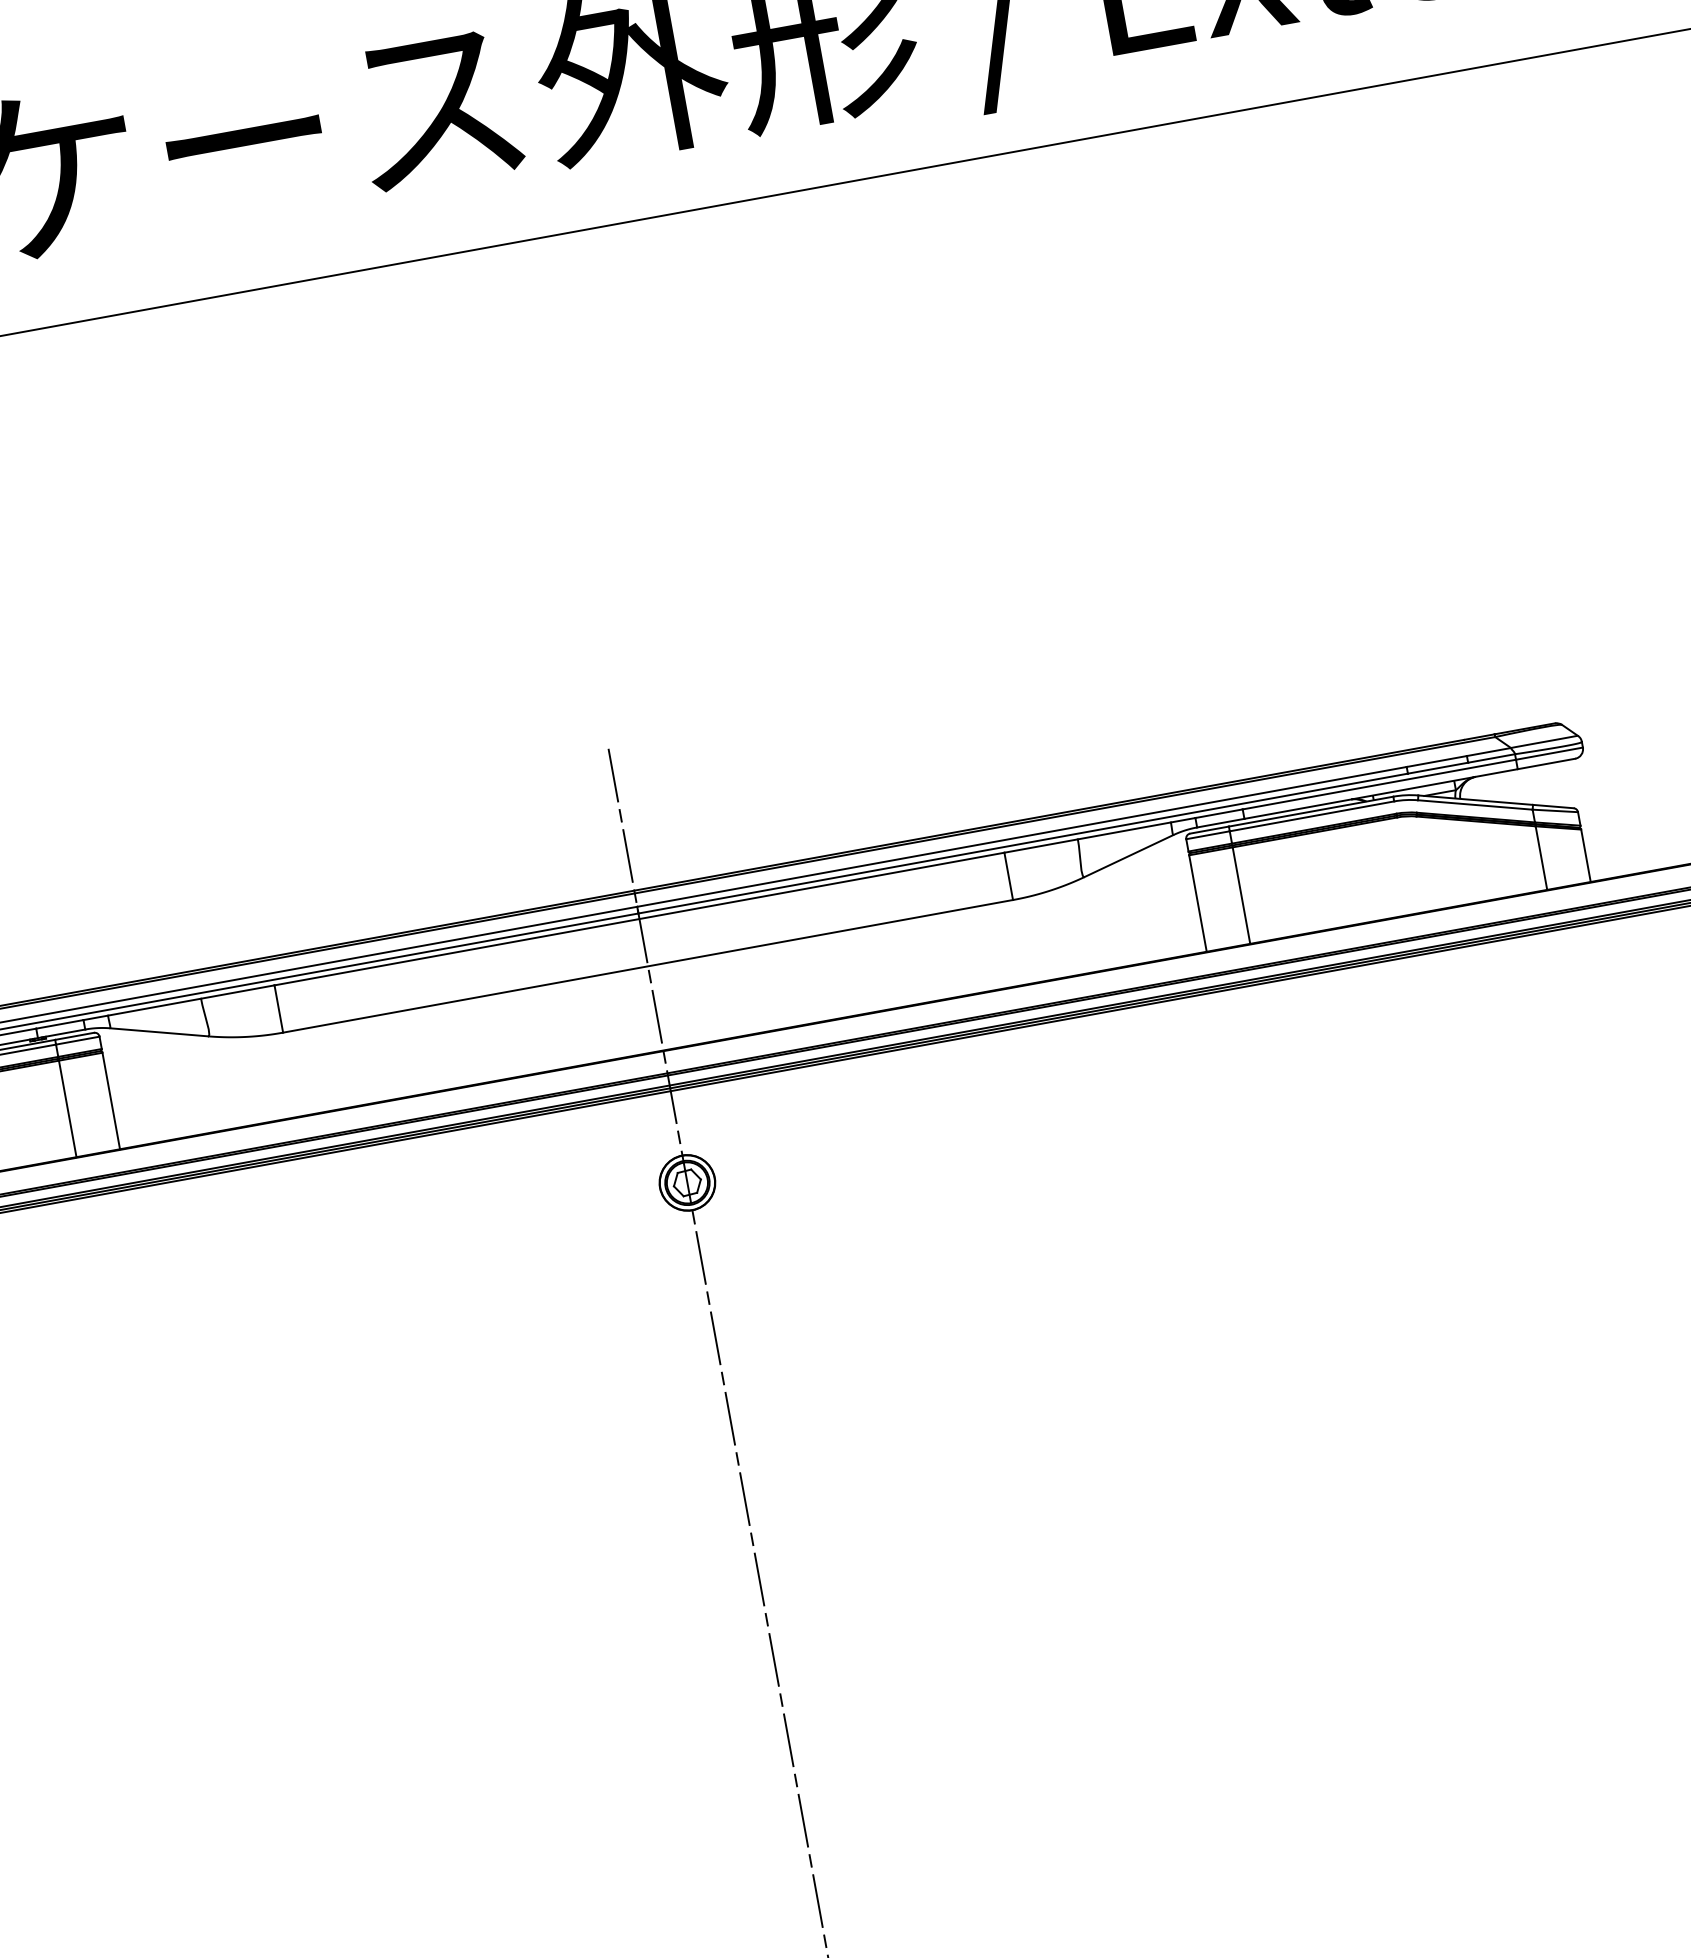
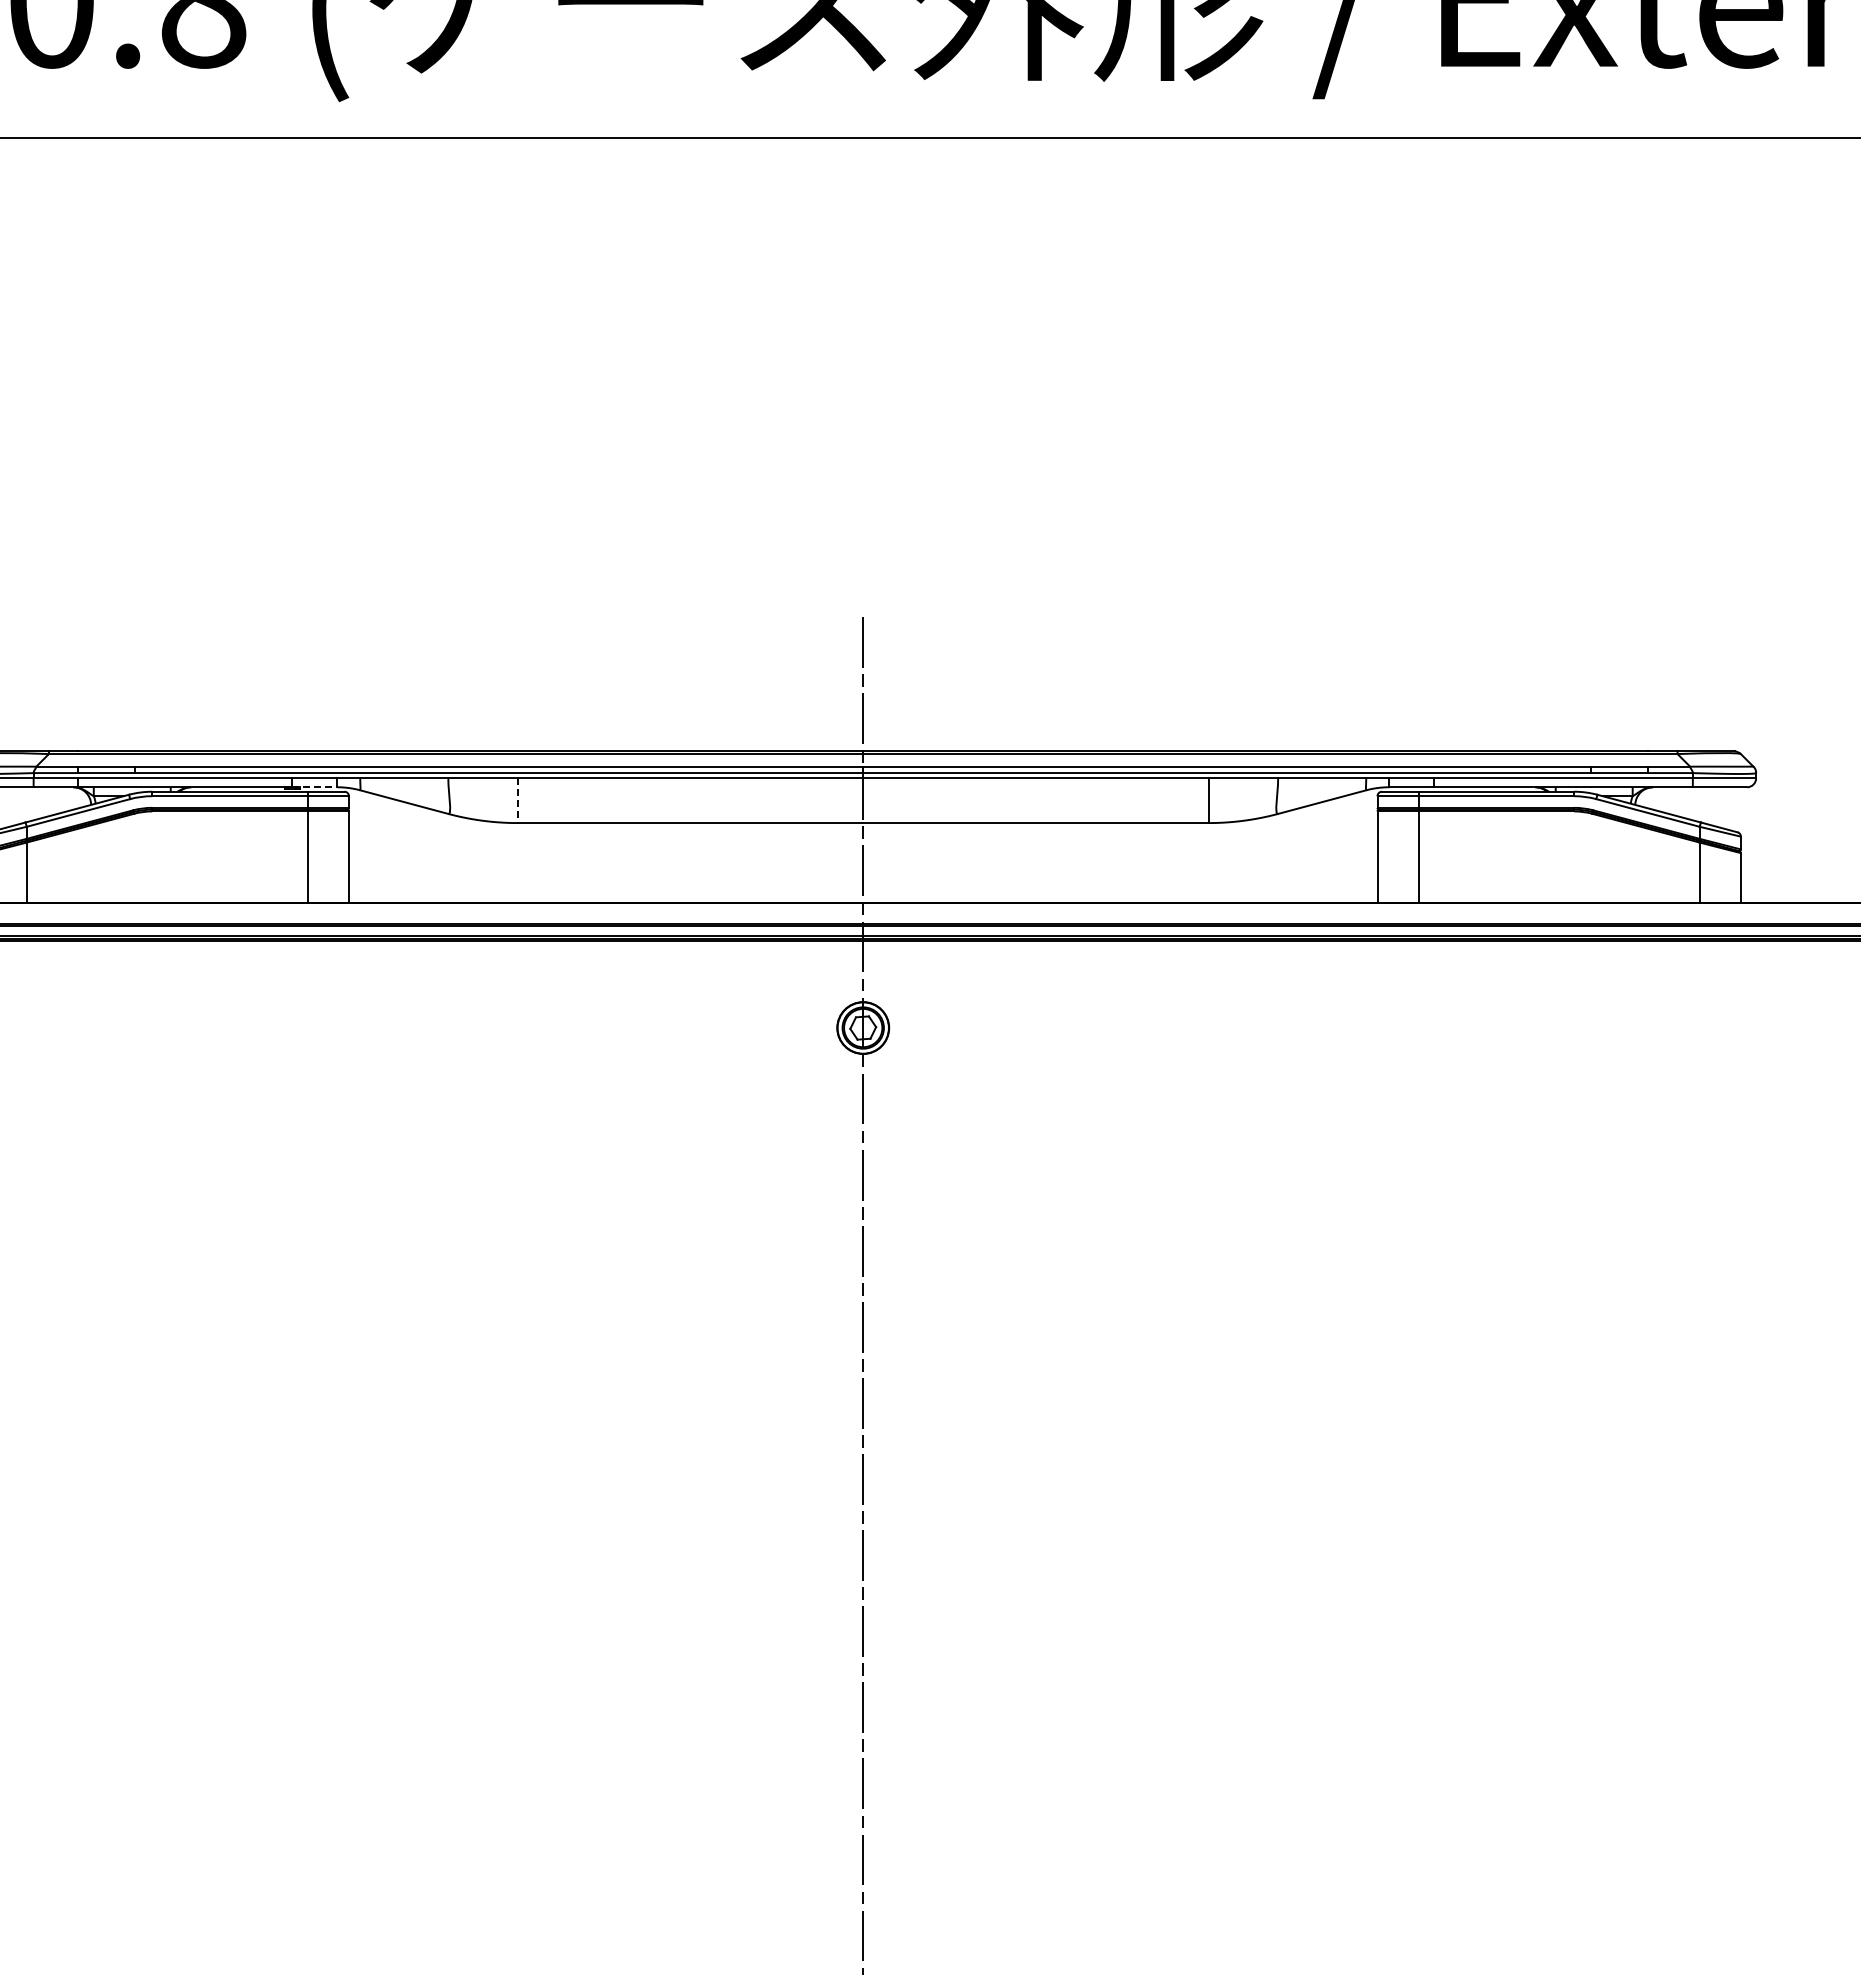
line: (278, 1009) -> (517, 801), solid -> dashed
line: (62, 1033) -> (315, 787), solid -> dashed

